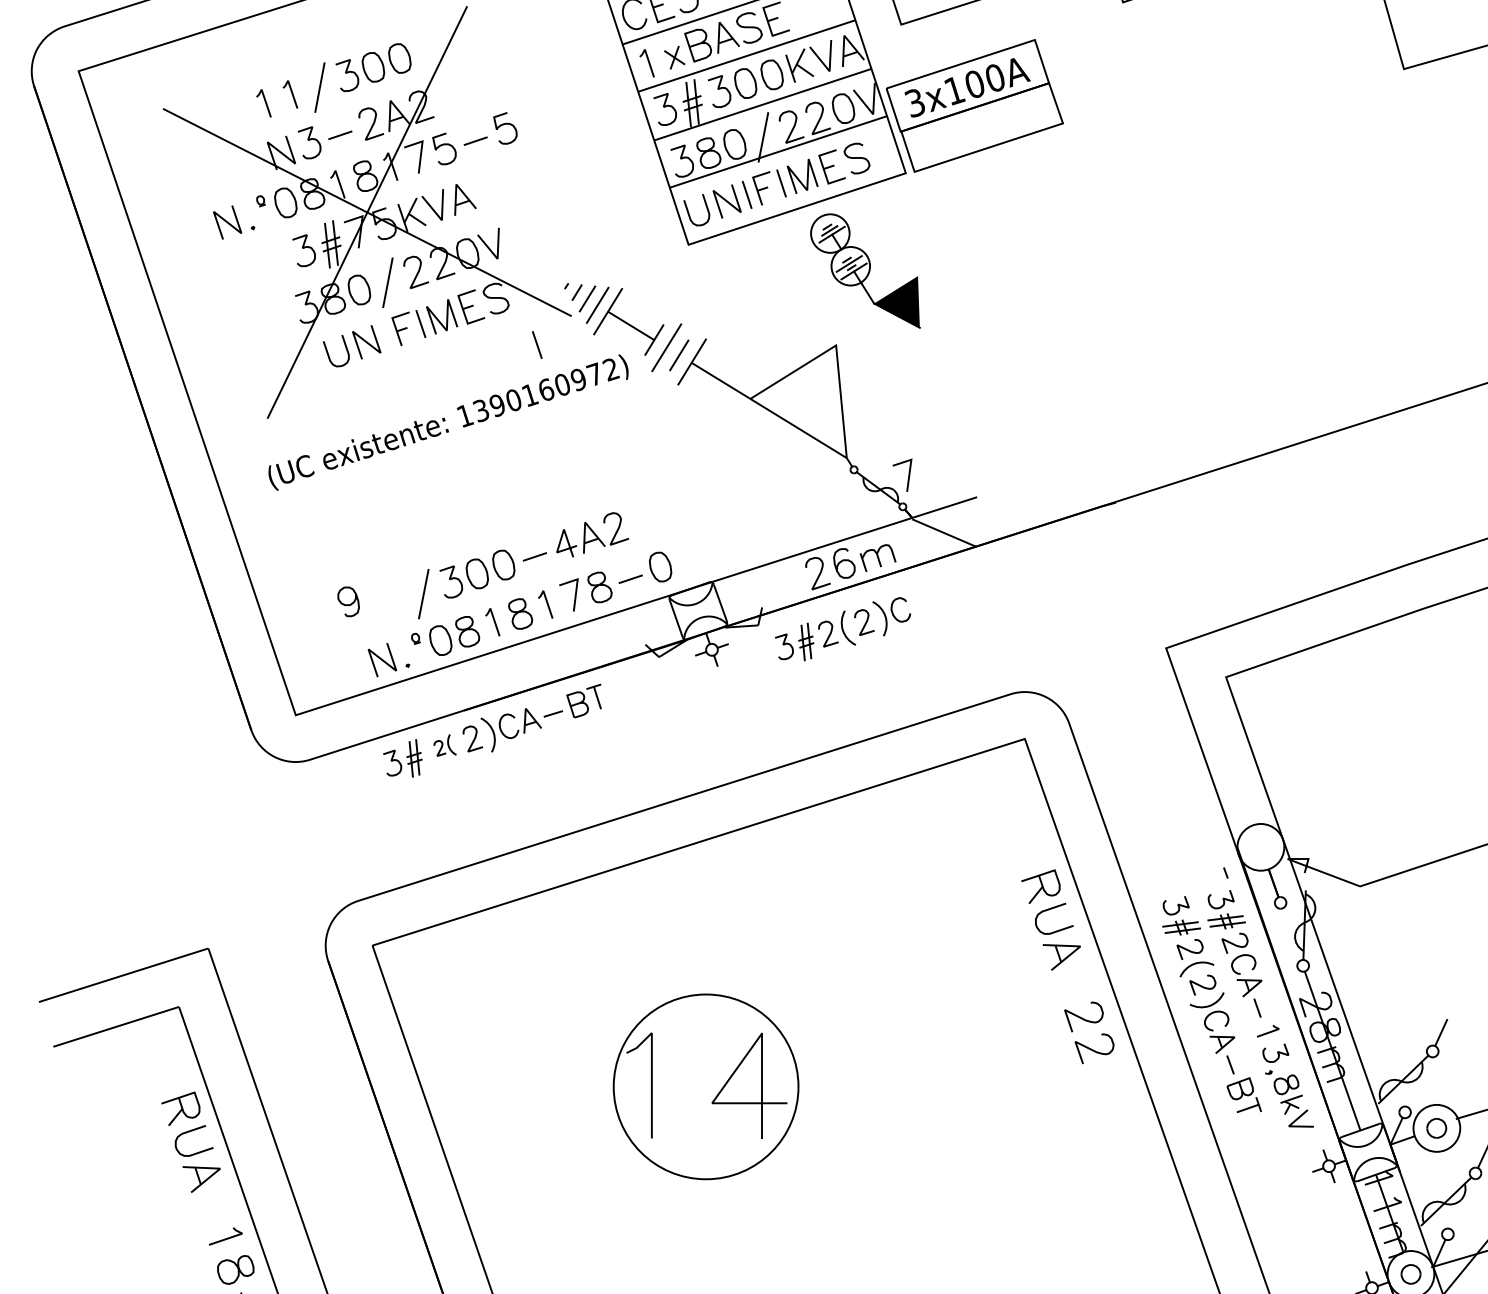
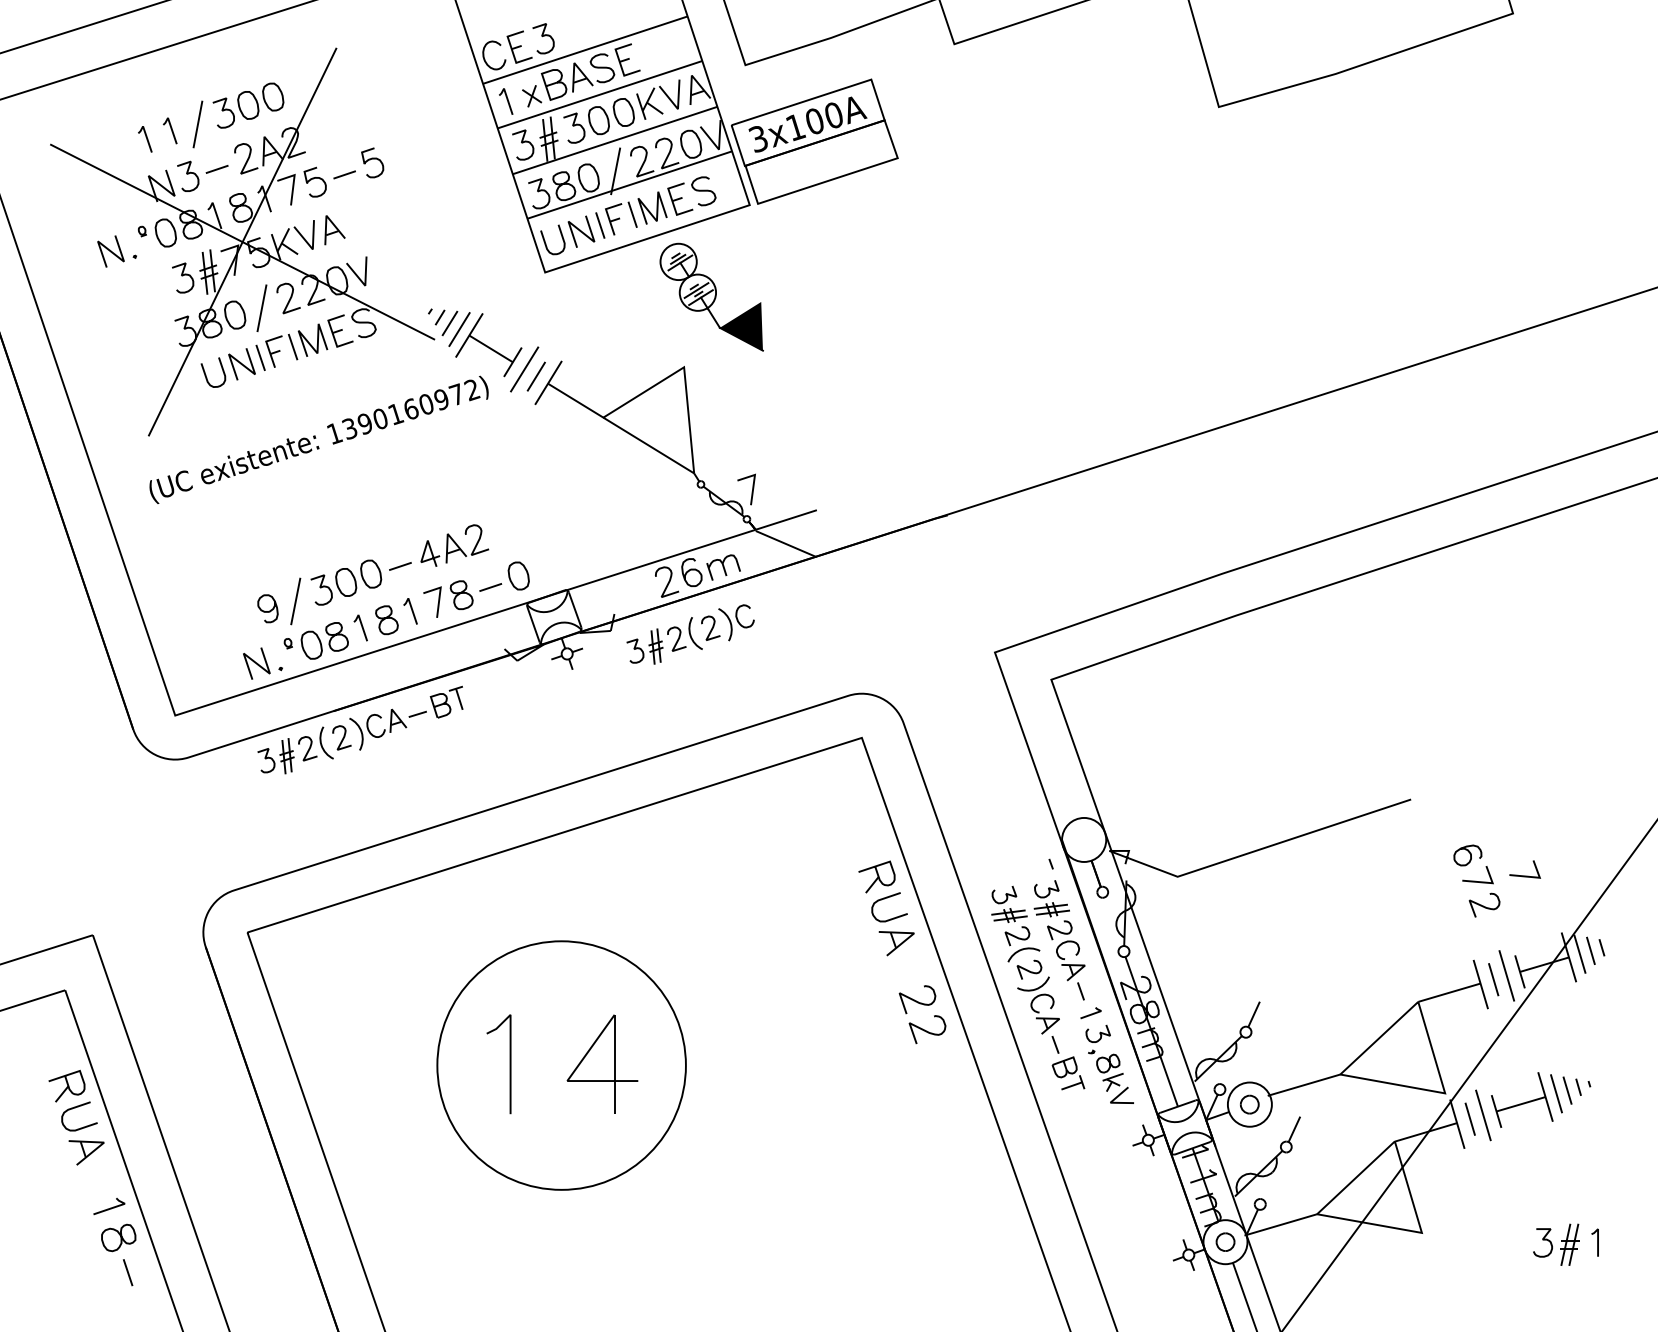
line: (537, 344) -> (260, 357), moved
curve: (350, 603) -> (269, 610), moved
part: (444, 744) -> (315, 743), size x1.67
circle: (705, 1086) -> (561, 1065), size x1.43

